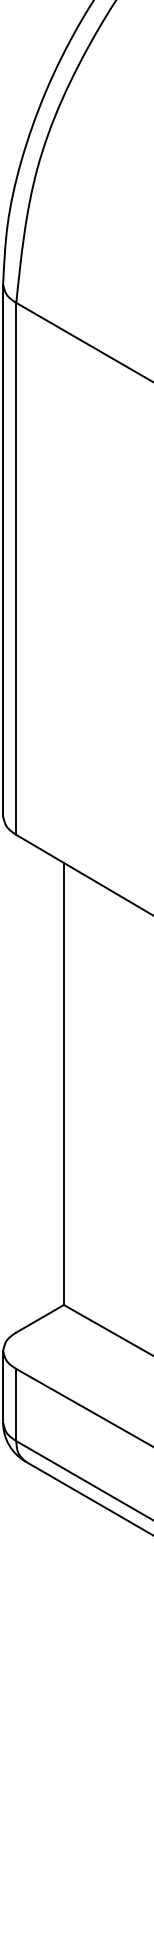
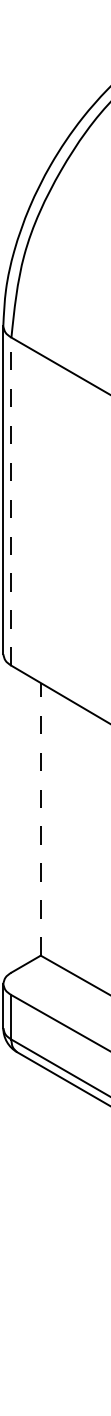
line: (16, 568) -> (11, 501), solid -> dashed
line: (63, 1082) -> (40, 818), solid -> dashed

